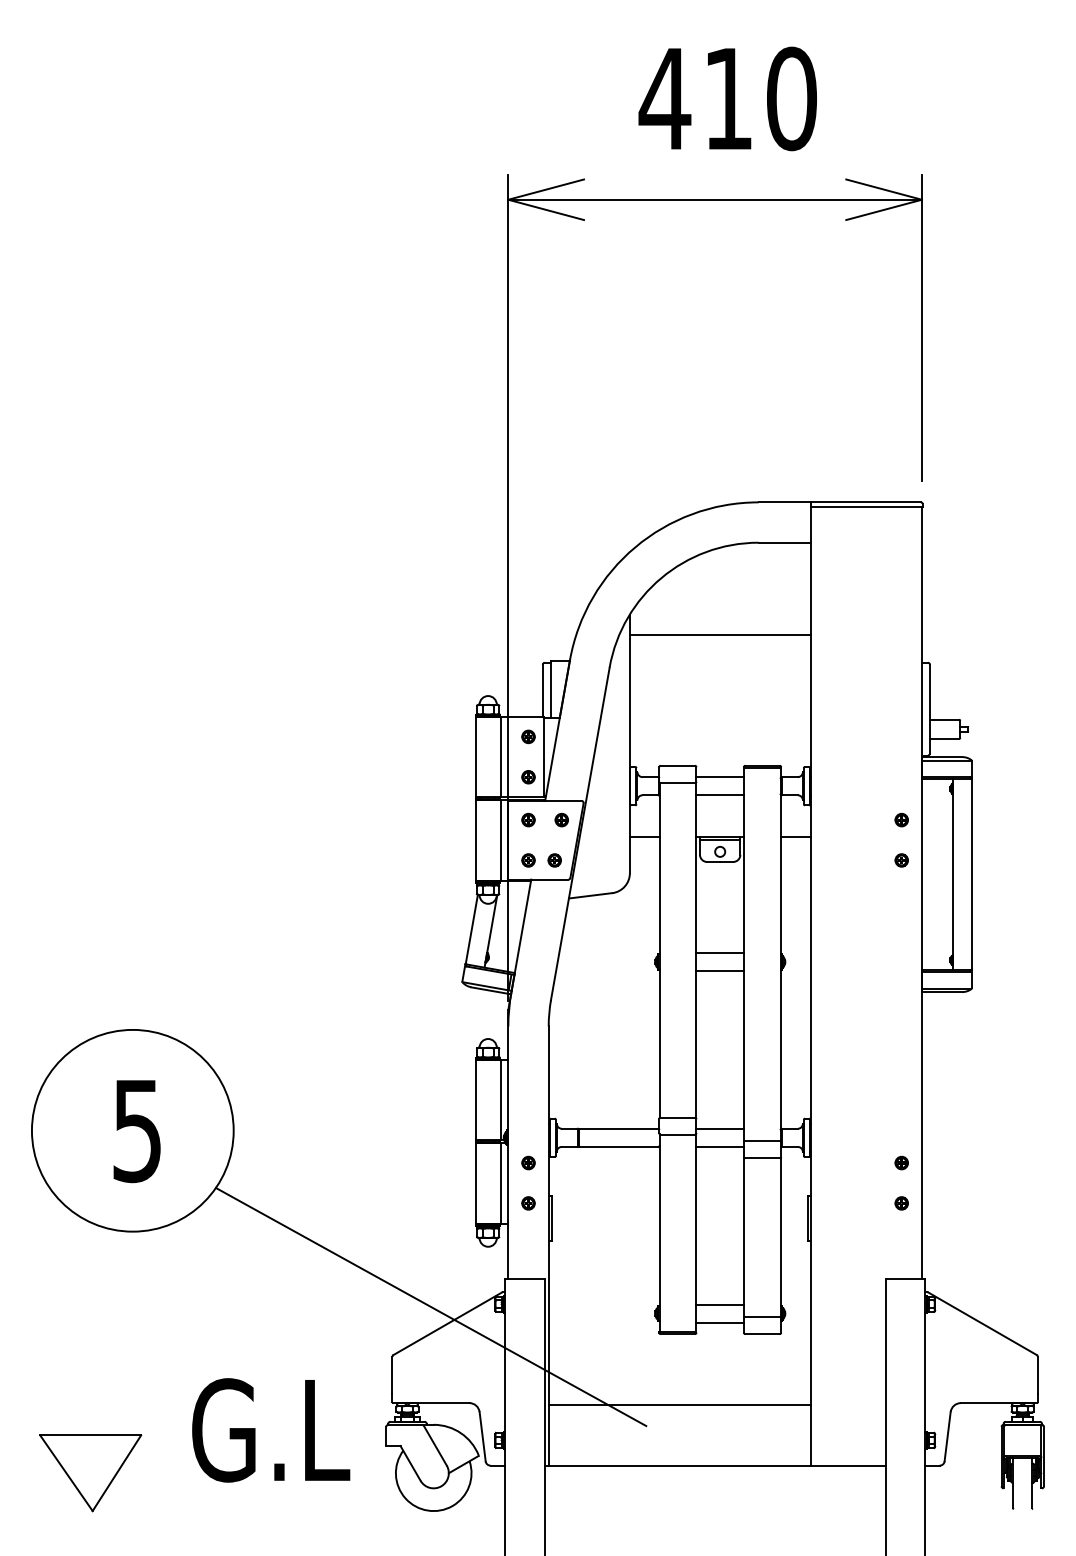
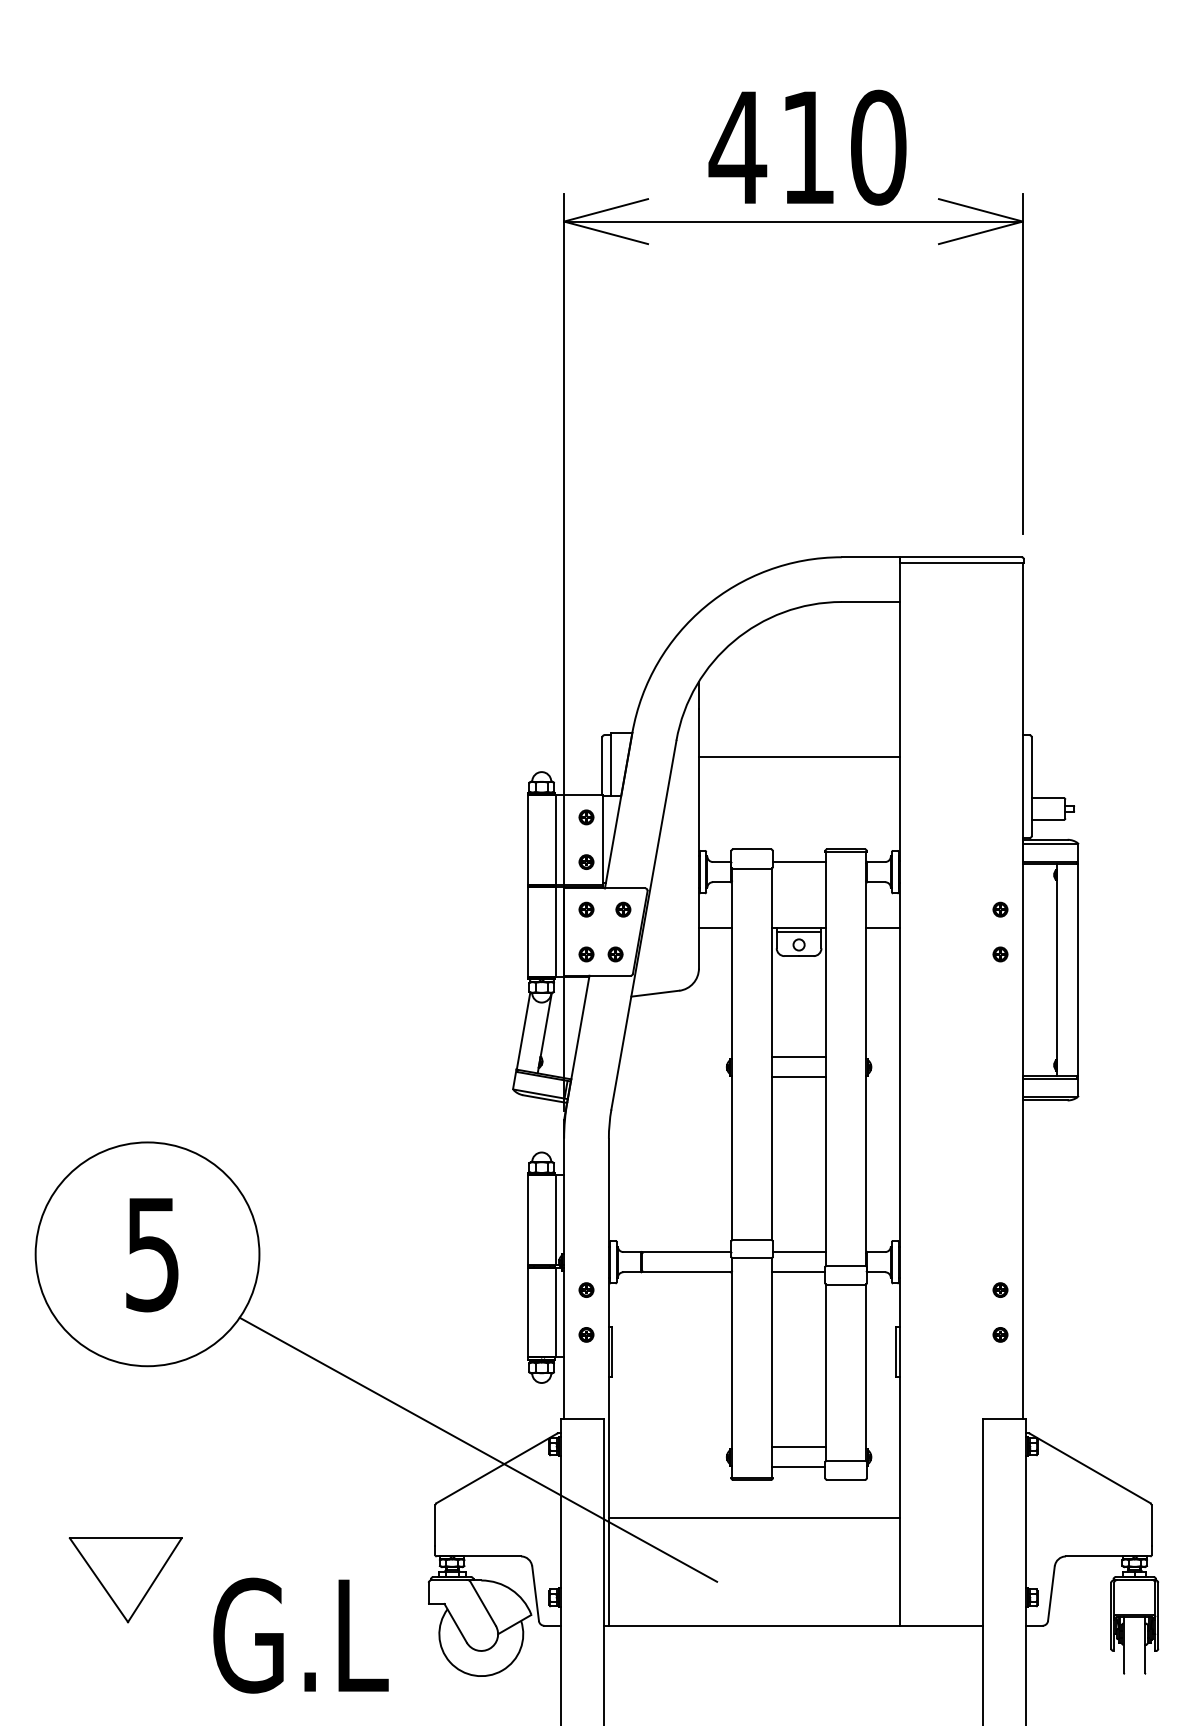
text: (727, 98) -> (807, 147), moved
line: (719, 635) -> (798, 757), moved
line: (719, 795) -> (798, 882), removed
line: (679, 1404) -> (753, 1517), moved
text: (270, 1430) -> (300, 1635), moved
part: (90, 1473) -> (125, 1580), moved

